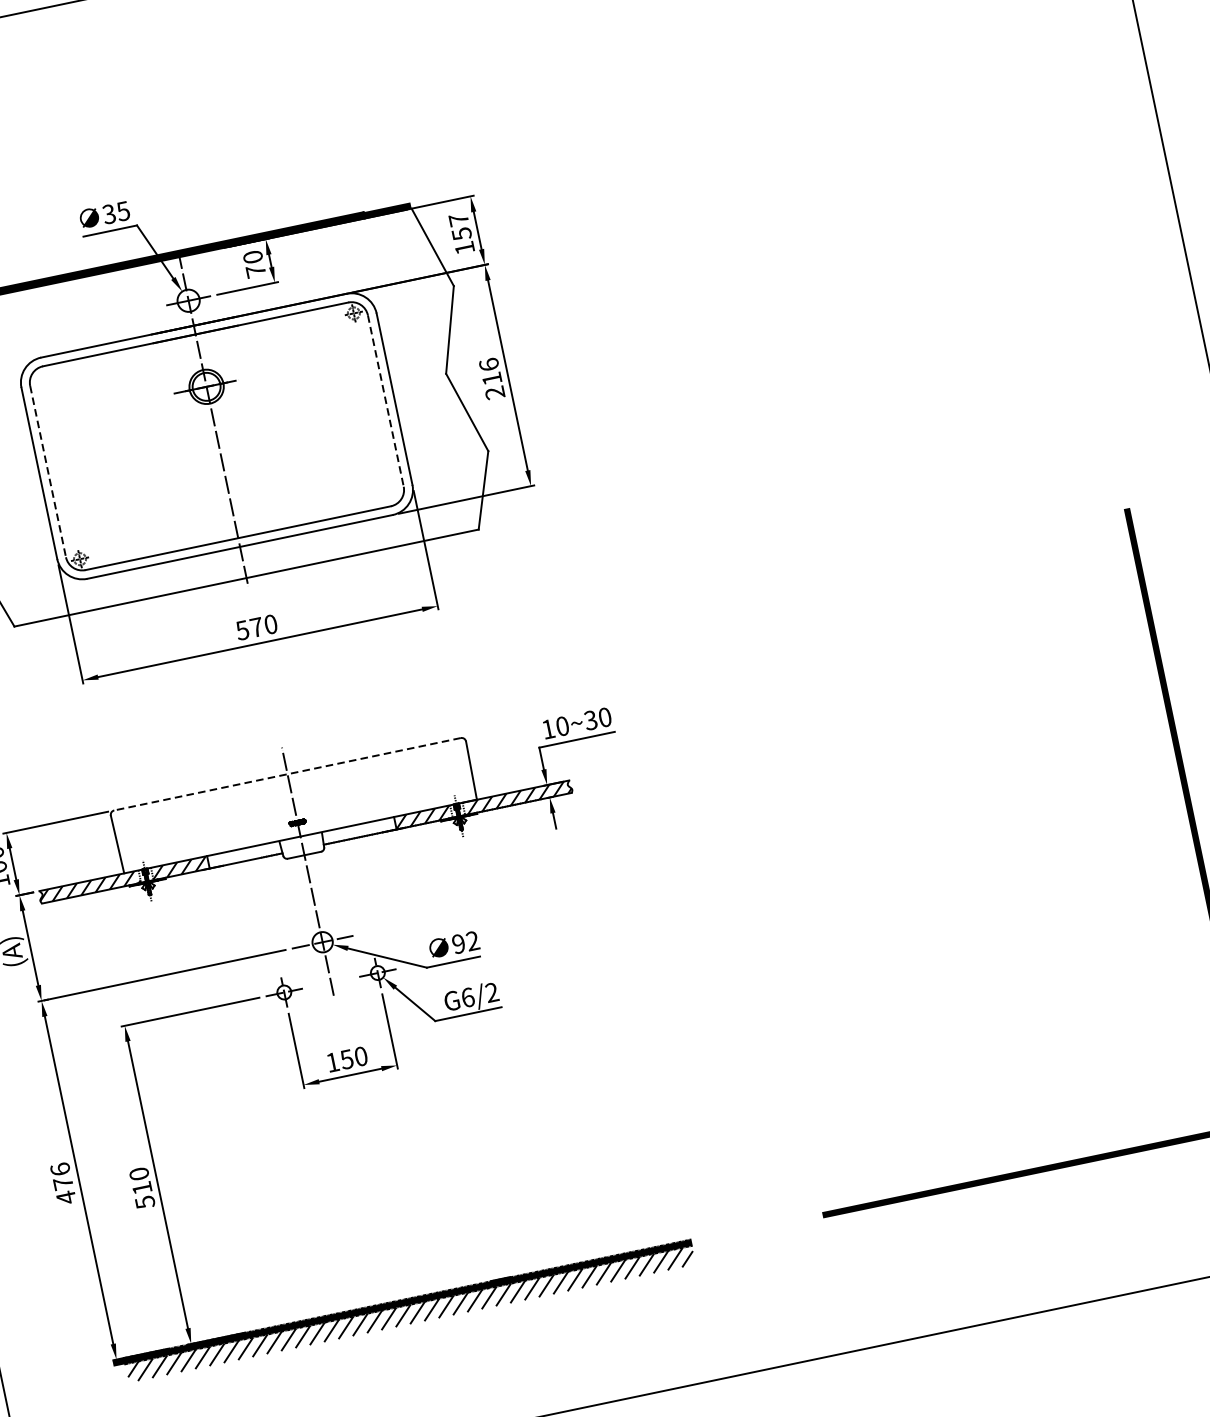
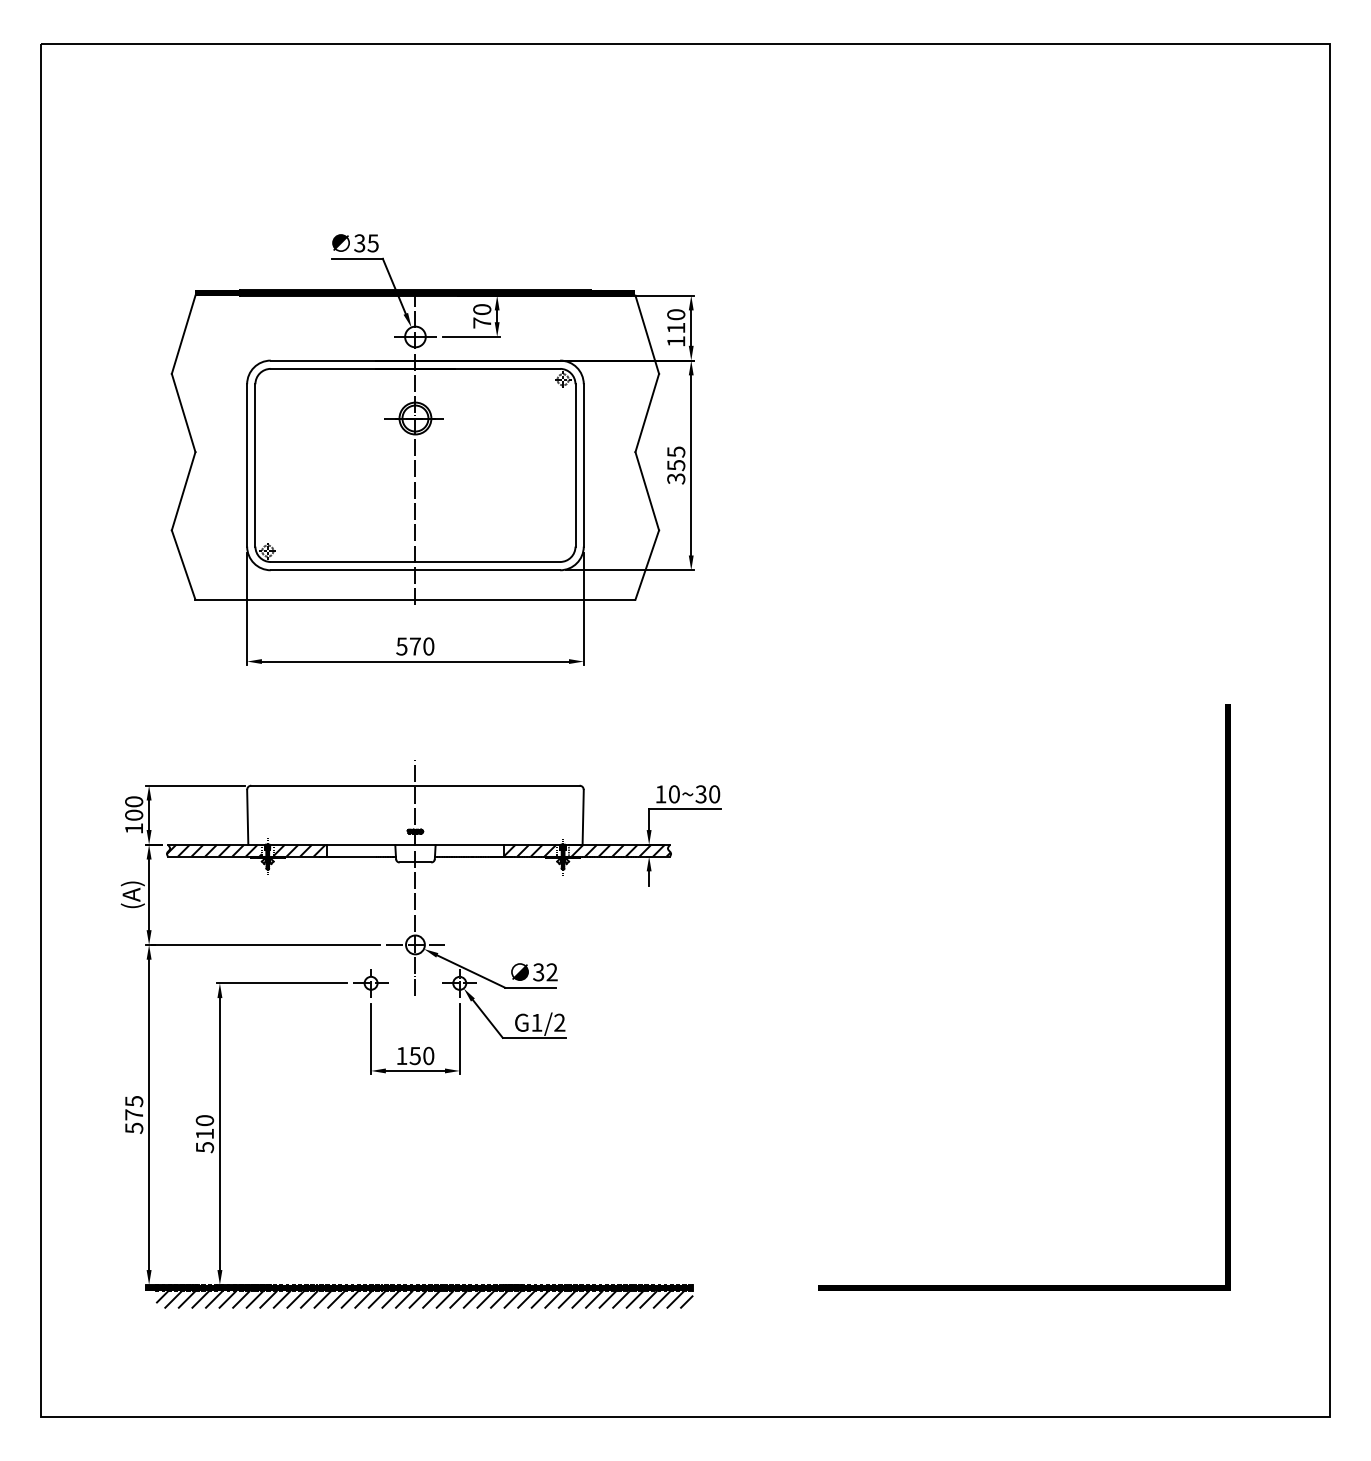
text: (460, 226) -> (676, 321), 157 -> 110
text: (492, 378) -> (676, 465), 216 -> 355
line: (385, 401) -> (575, 465), dashed -> solid
line: (48, 471) -> (255, 465), dashed -> solid
line: (286, 774) -> (414, 785), dashed -> solid
text: (458, 944) -> (538, 972), 92 -> 32
text: (467, 997) -> (536, 1022), G6/2 -> G1/2
text: (63, 1183) -> (134, 1114), 476 -> 575

